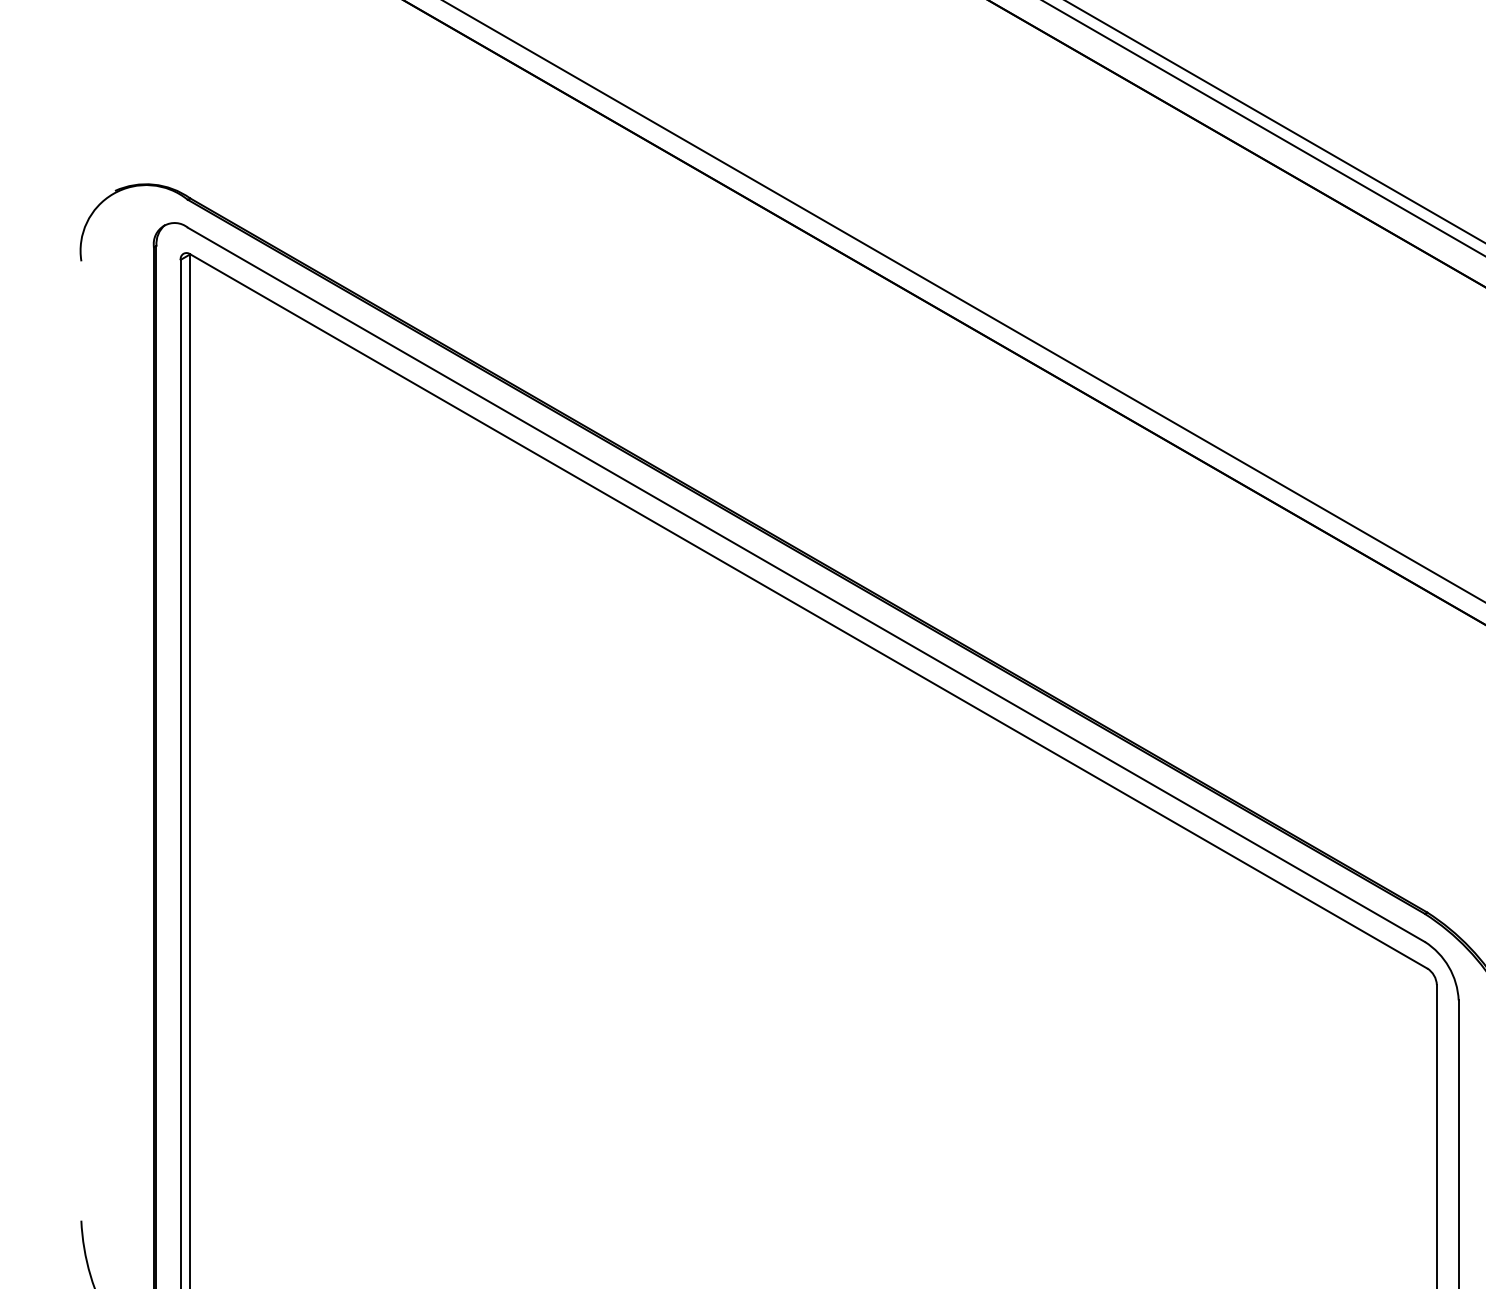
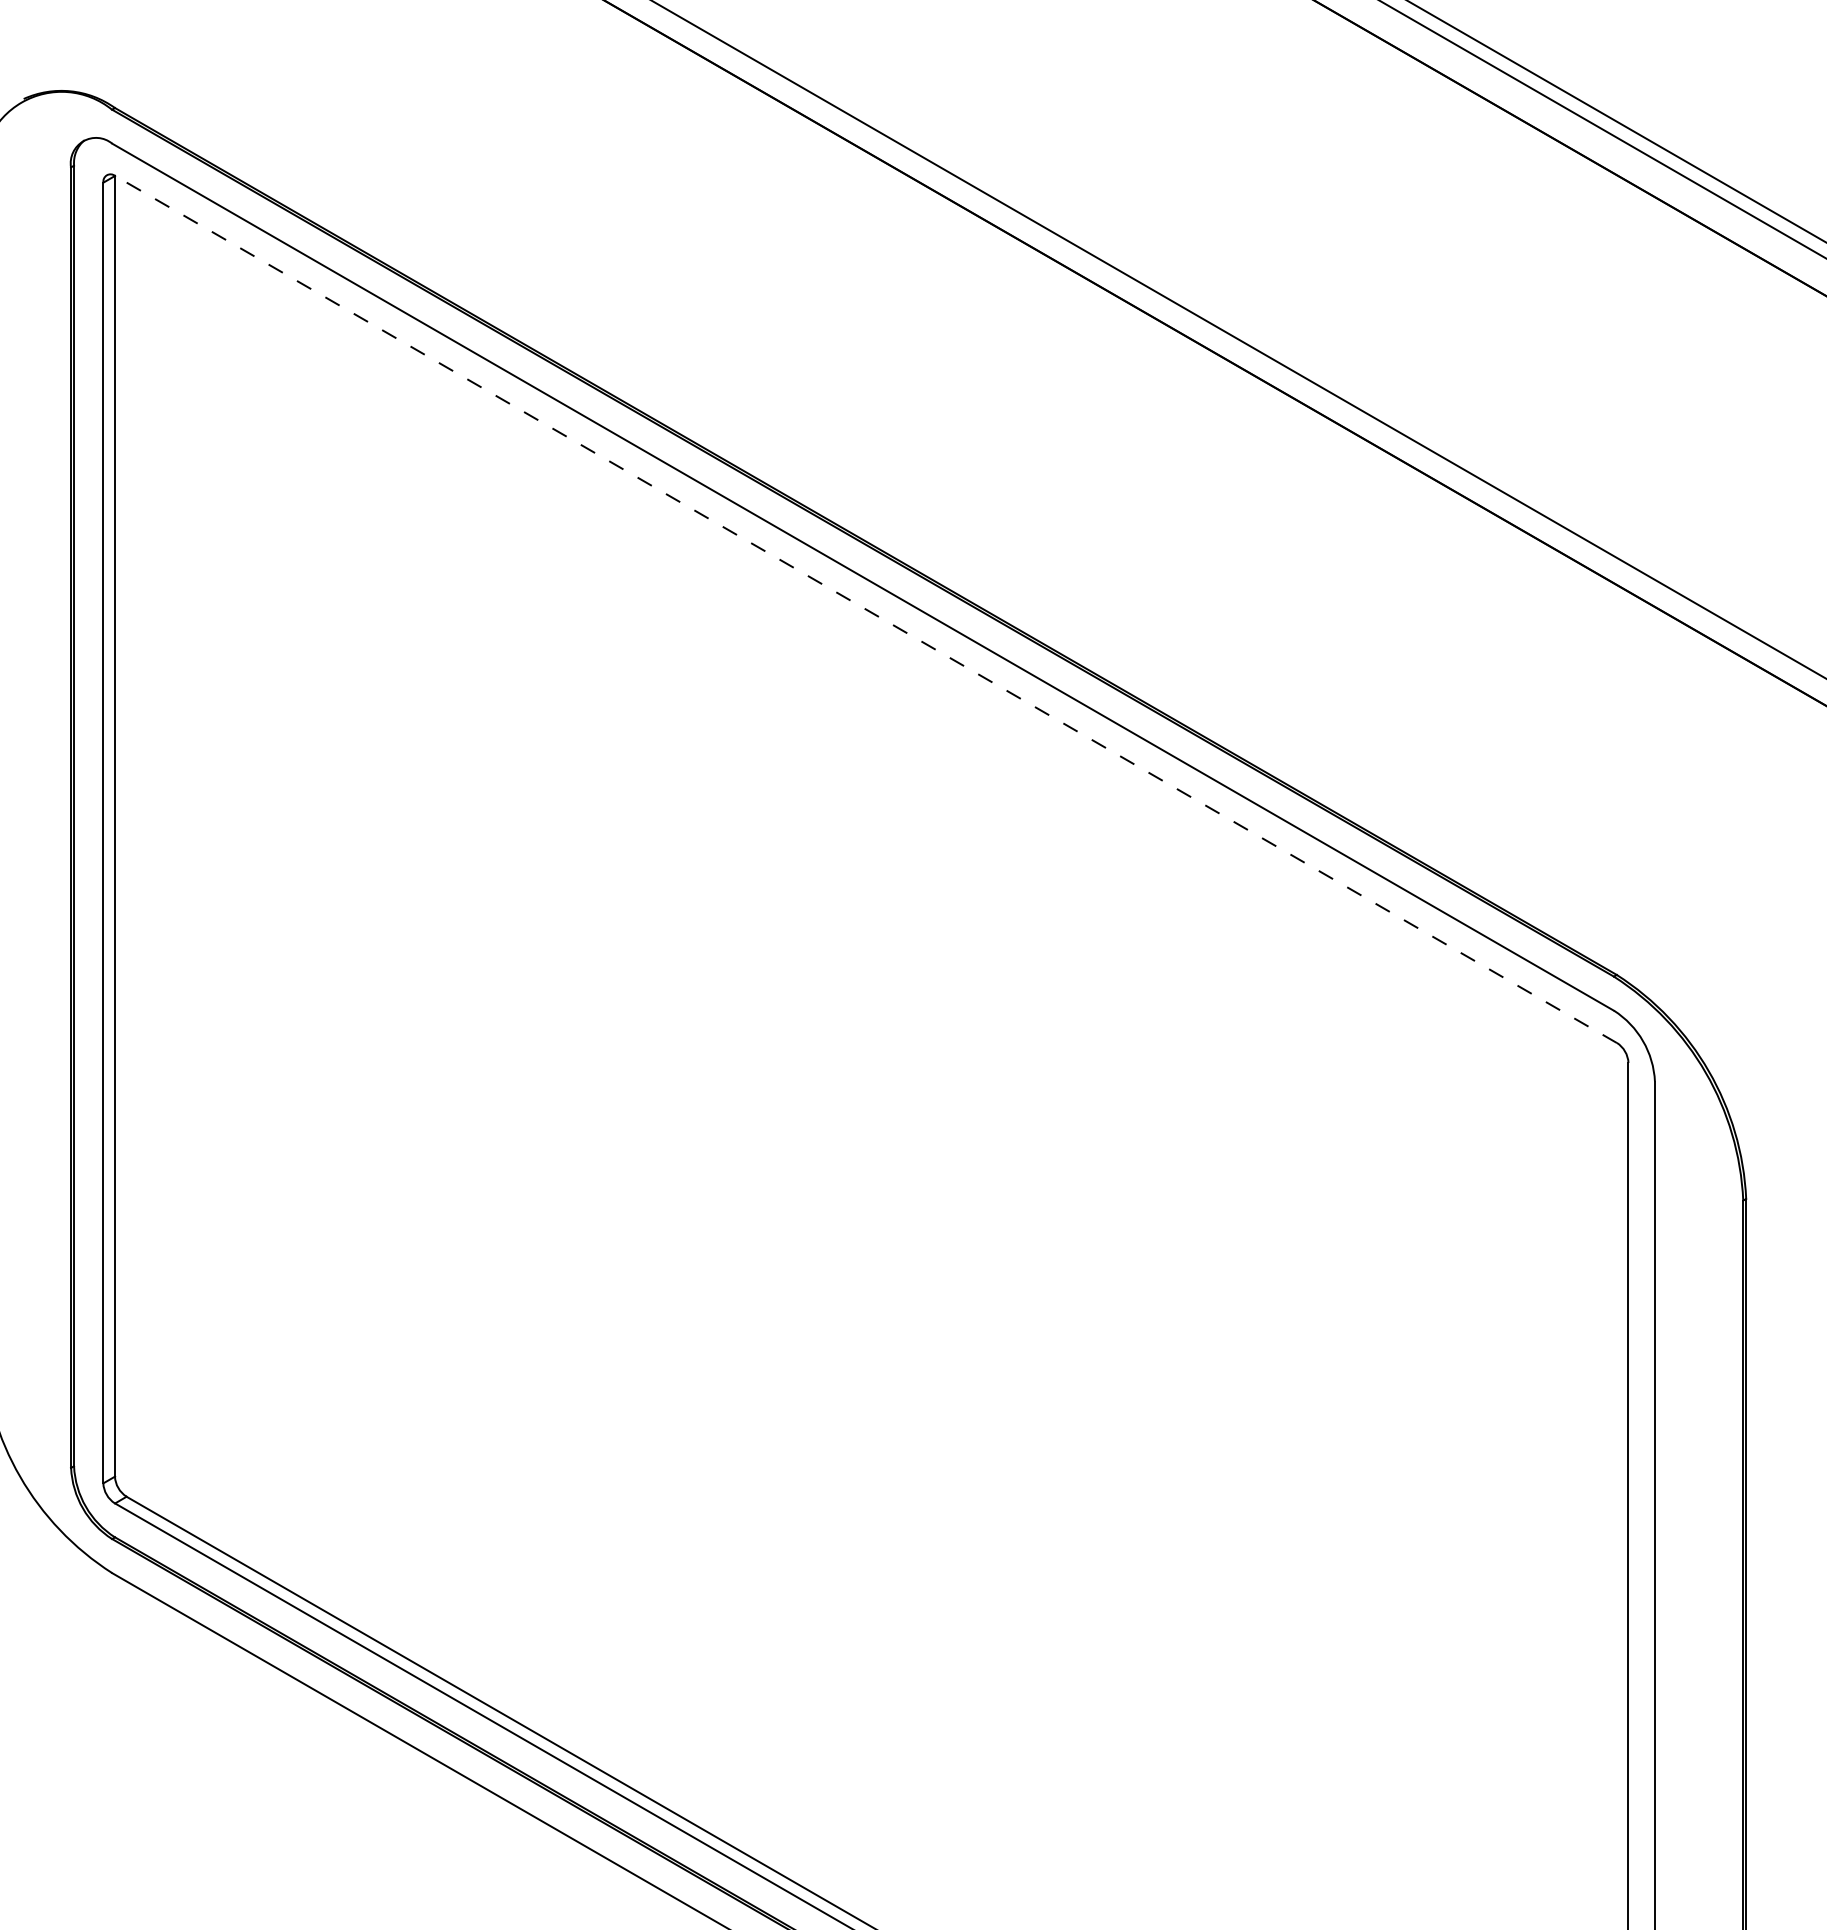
line: (808, 611) -> (865, 609), solid -> dashed

